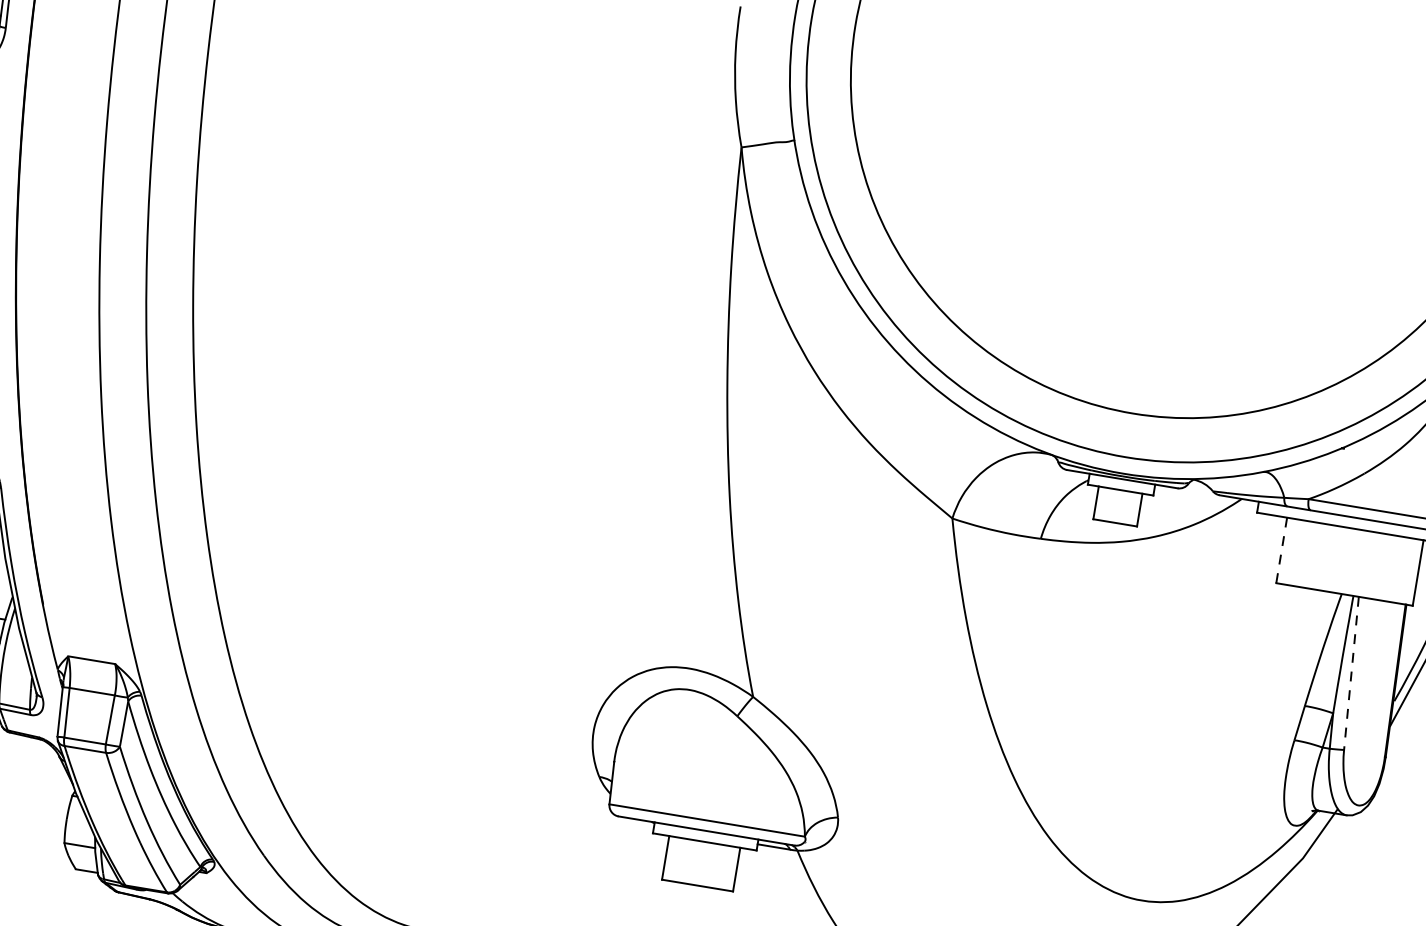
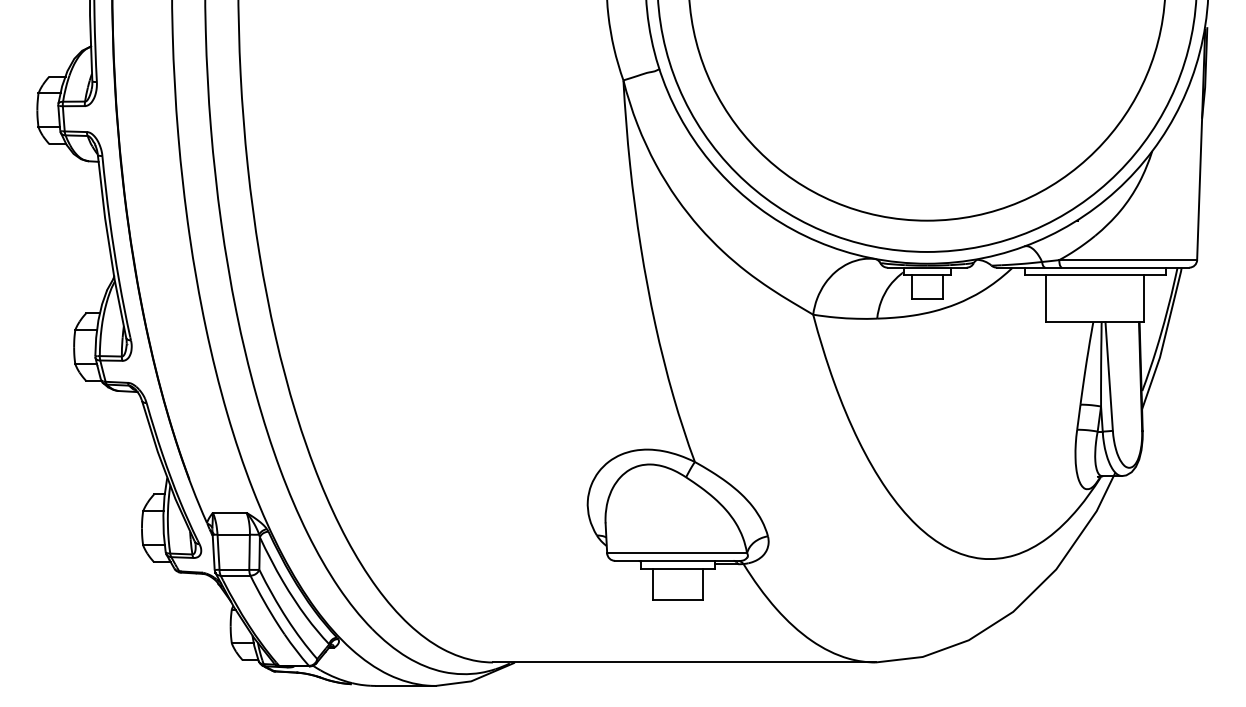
line: (1281, 551) -> (1046, 299), dashed -> solid
line: (1351, 674) -> (1109, 377), dashed -> solid

